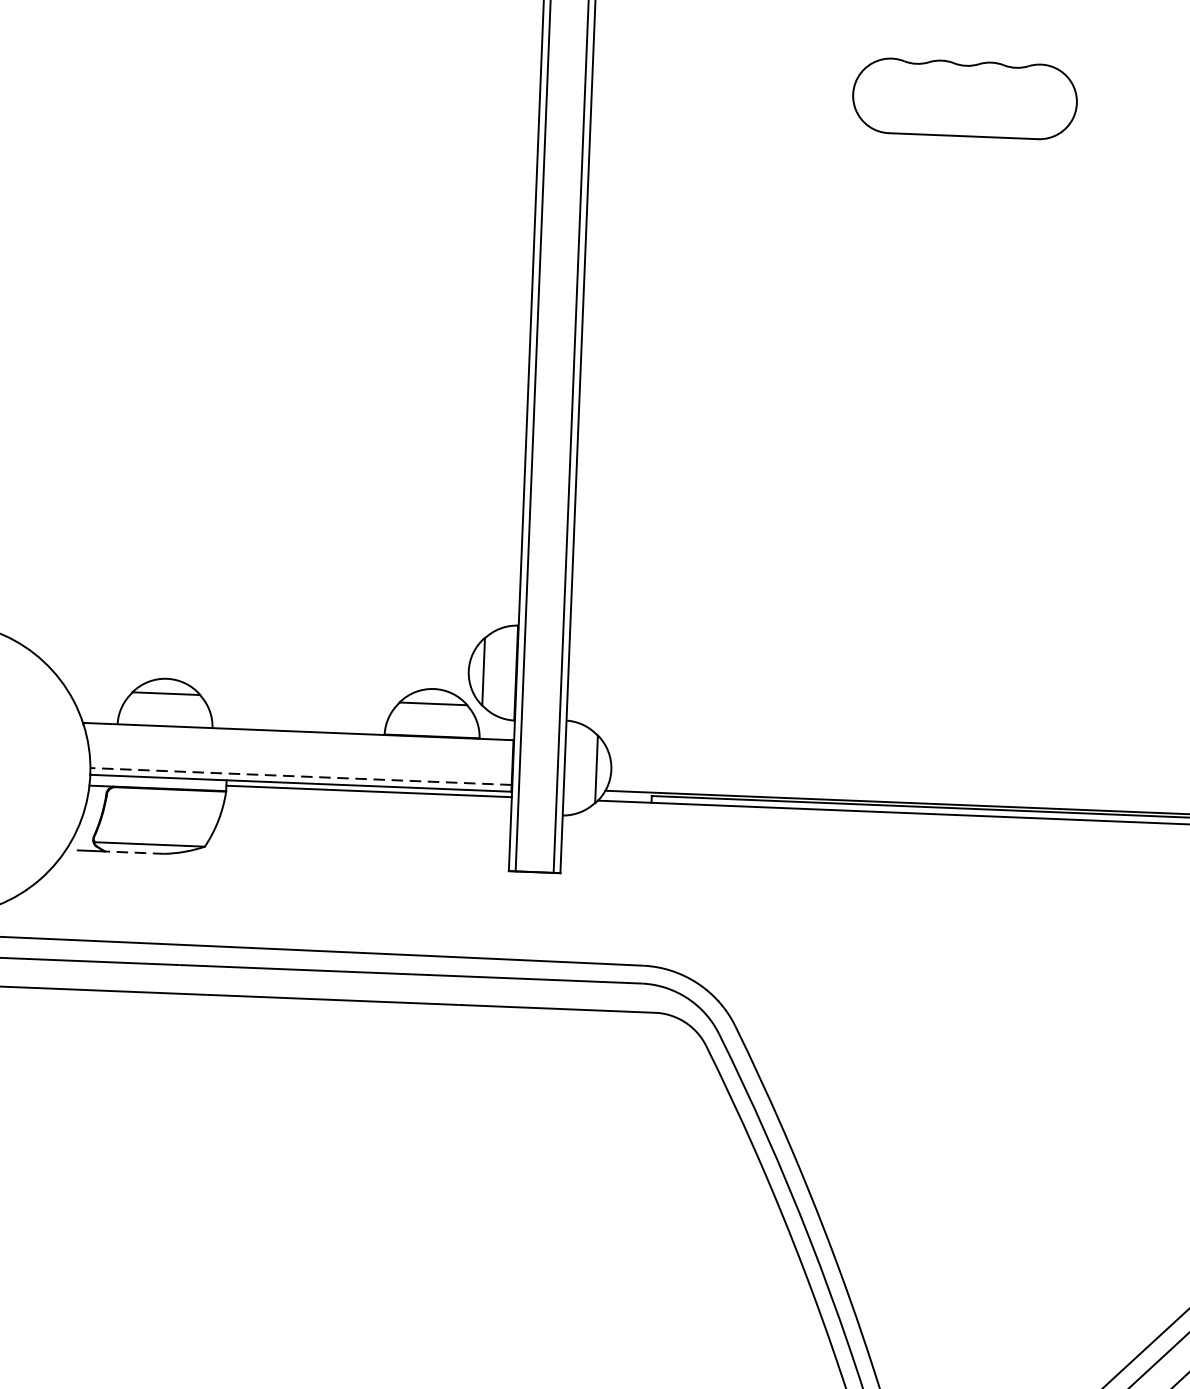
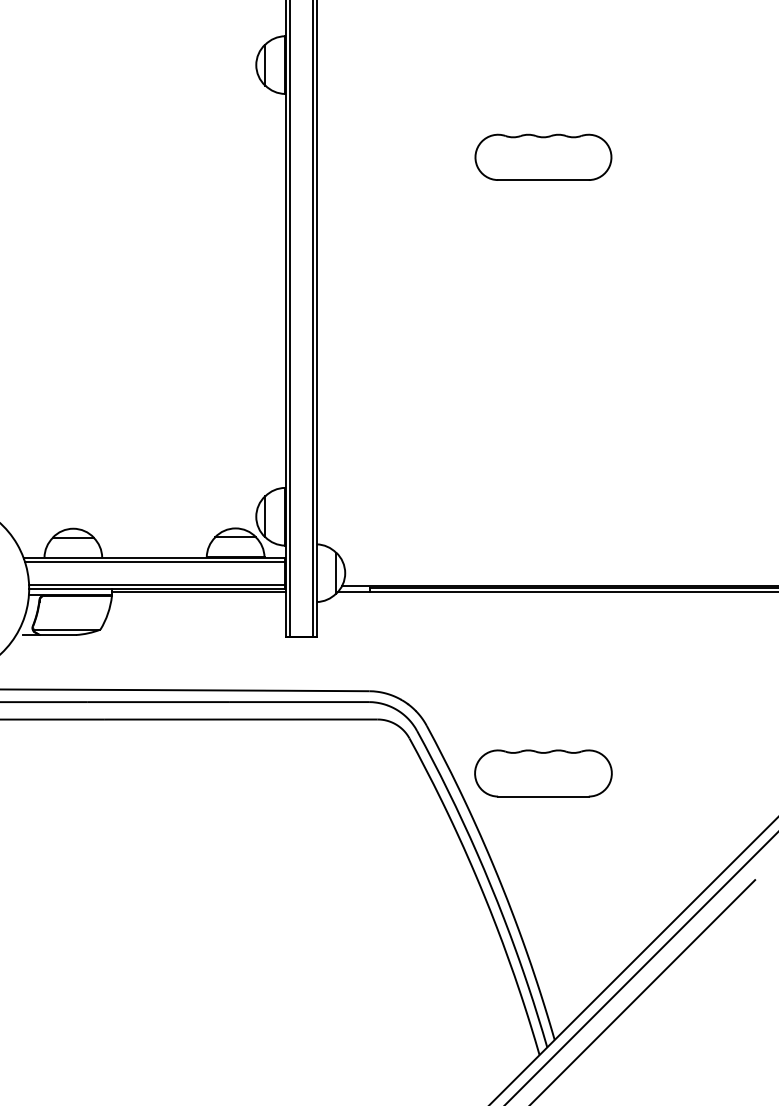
line: (298, 738) -> (154, 561), added
line: (300, 776) -> (156, 584), dashed -> solid
line: (133, 853) -> (57, 635), dashed -> solid
part: (924, 1112) -> (543, 773), added

